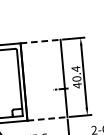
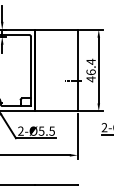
line: (41, 41) -> (57, 29), dashed -> solid
text: (76, 78) -> (90, 71), 40.4 -> 46.4
line: (48, 118) -> (57, 111), dashed -> solid

